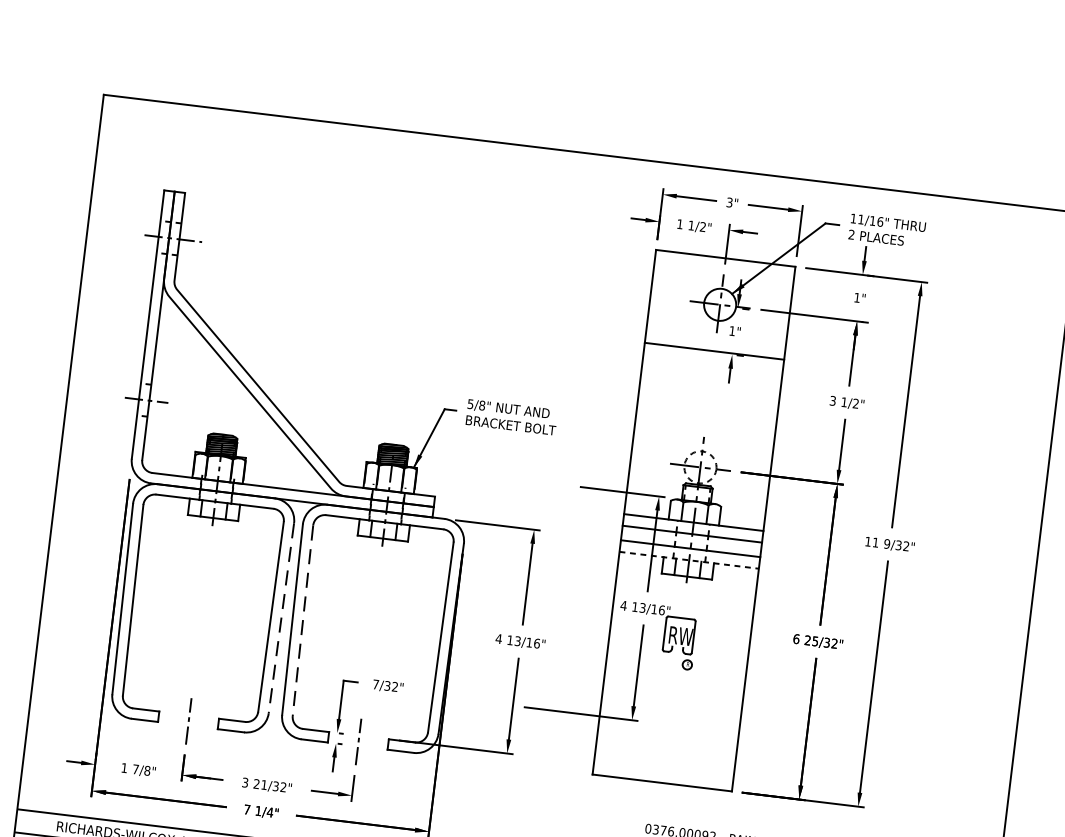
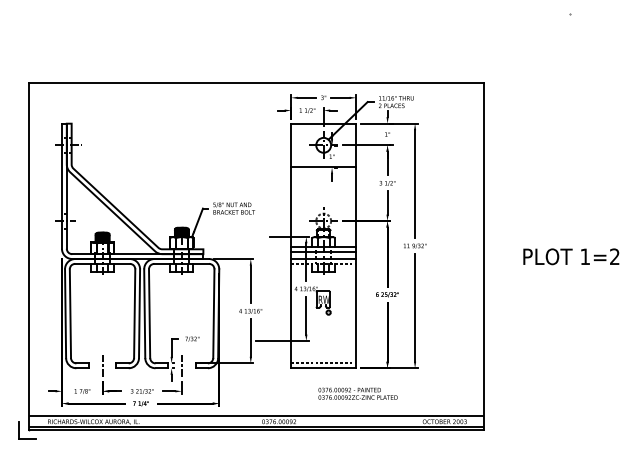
line: (281, 619) -> (139, 314), dashed -> solid
line: (302, 622) -> (149, 314), dashed -> solid
line: (663, 772) -> (323, 363), added

